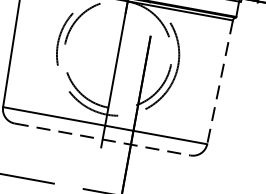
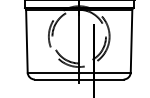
line: (219, 83) -> (131, 41), dashed -> solid
line: (103, 139) -> (79, 79), dashed -> solid

